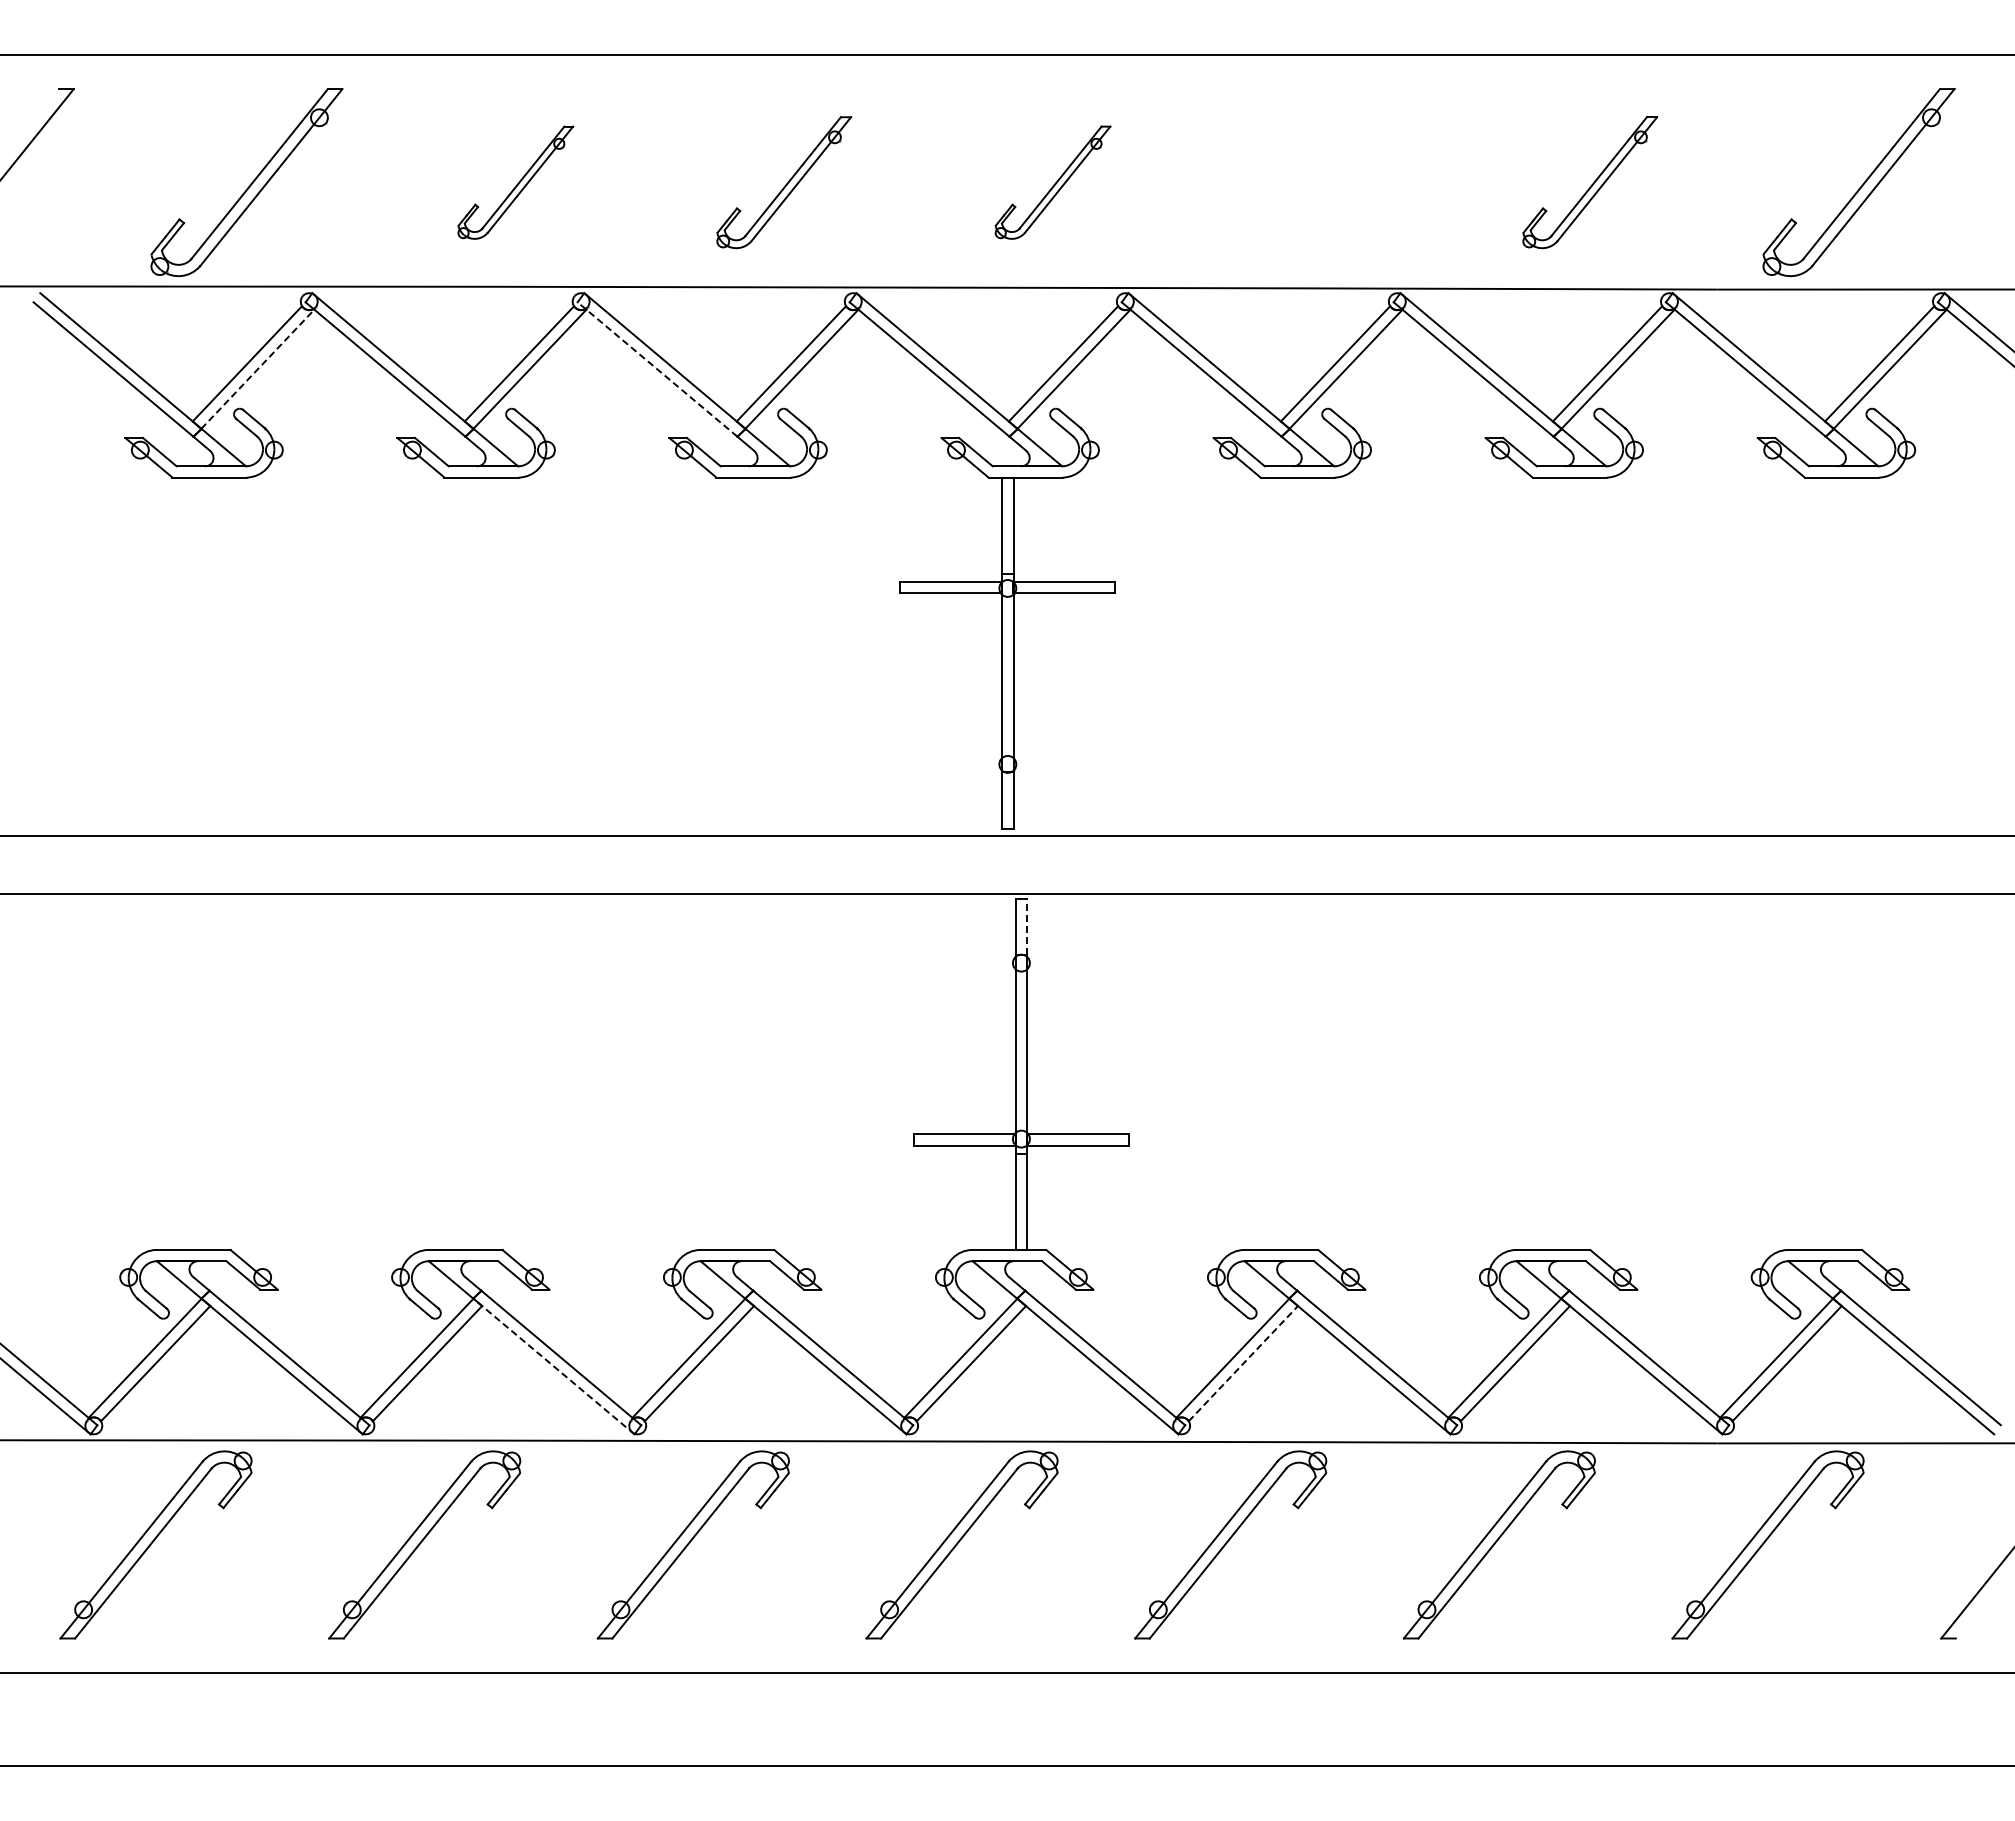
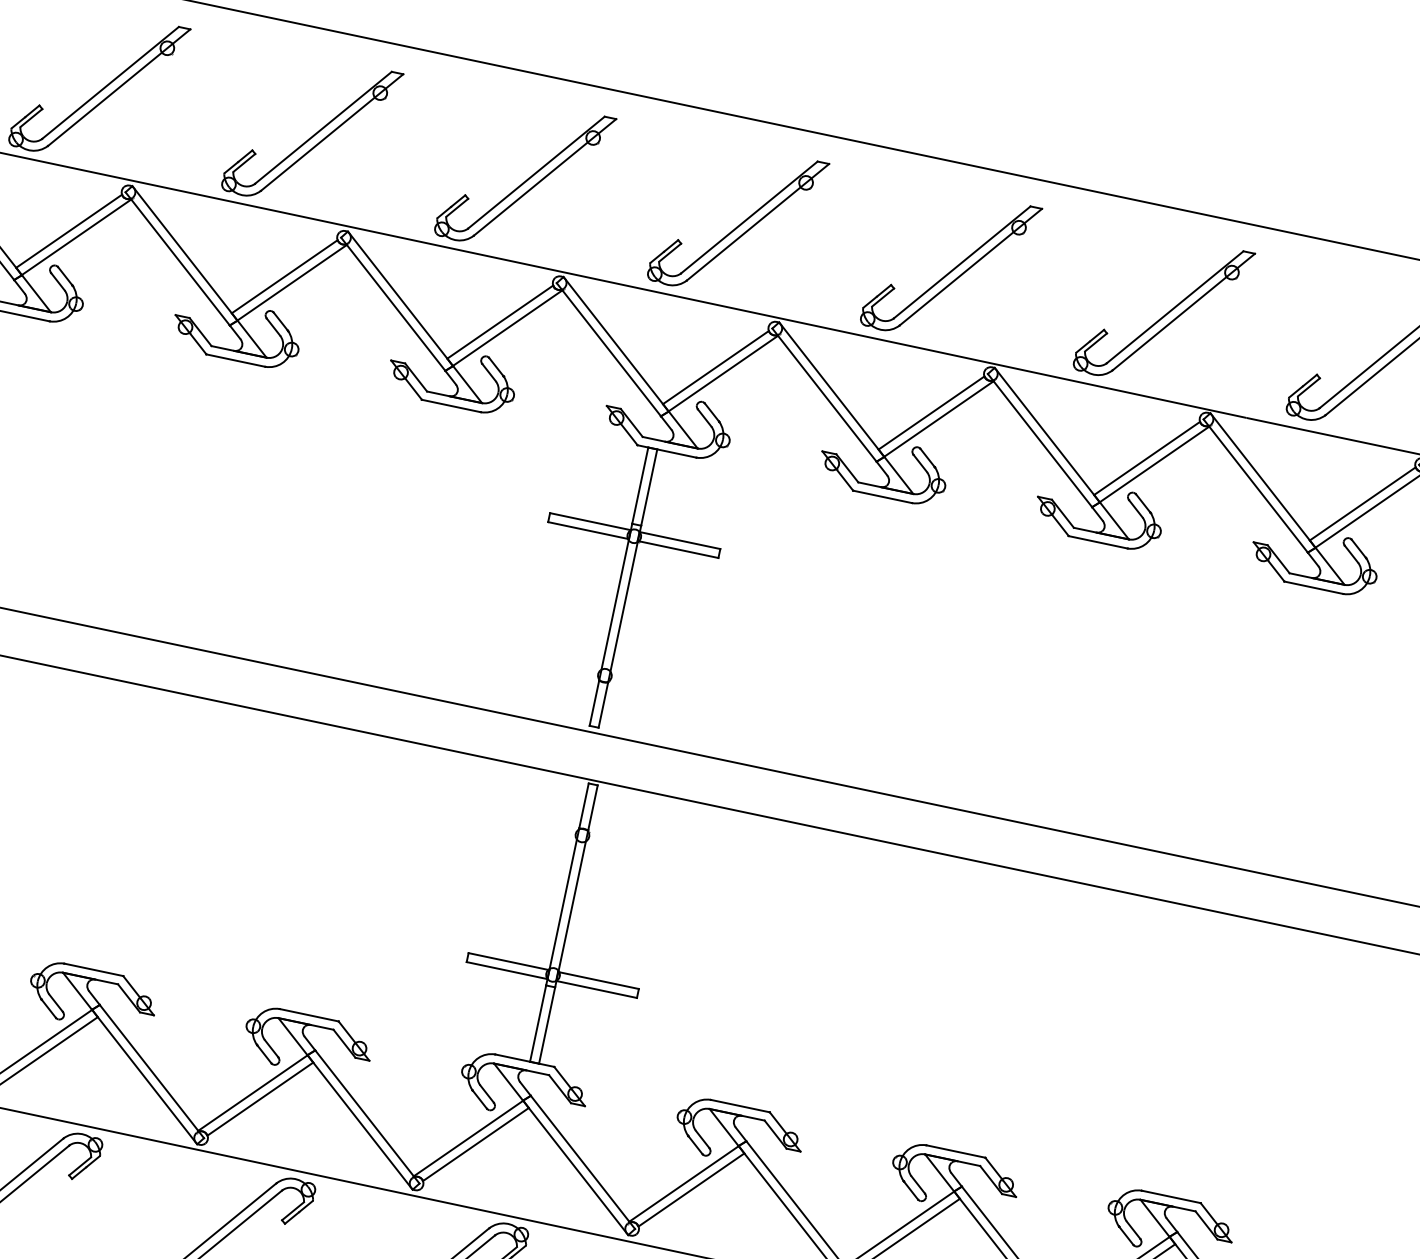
part: (515, 182) -> (311, 132), size x1.67
part: (783, 182) -> (524, 177), size x1.43
part: (1052, 182) -> (737, 222), size x1.67
part: (1321, 182) -> (950, 266), added
part: (1589, 182) -> (1163, 311), size x1.43
line: (258, 368) -> (77, 236), dashed -> solid
line: (657, 369) -> (393, 304), dashed -> solid
line: (1027, 926) -> (593, 807), dashed -> solid
line: (1243, 1363) -> (691, 1189), dashed -> solid
line: (553, 1366) -> (144, 1076), dashed -> solid

